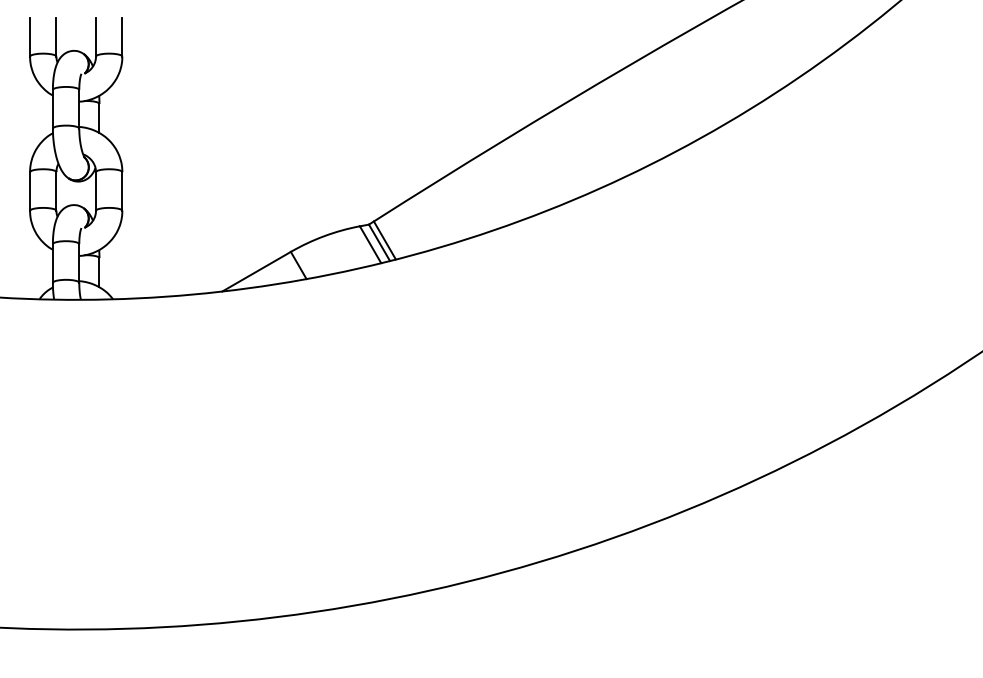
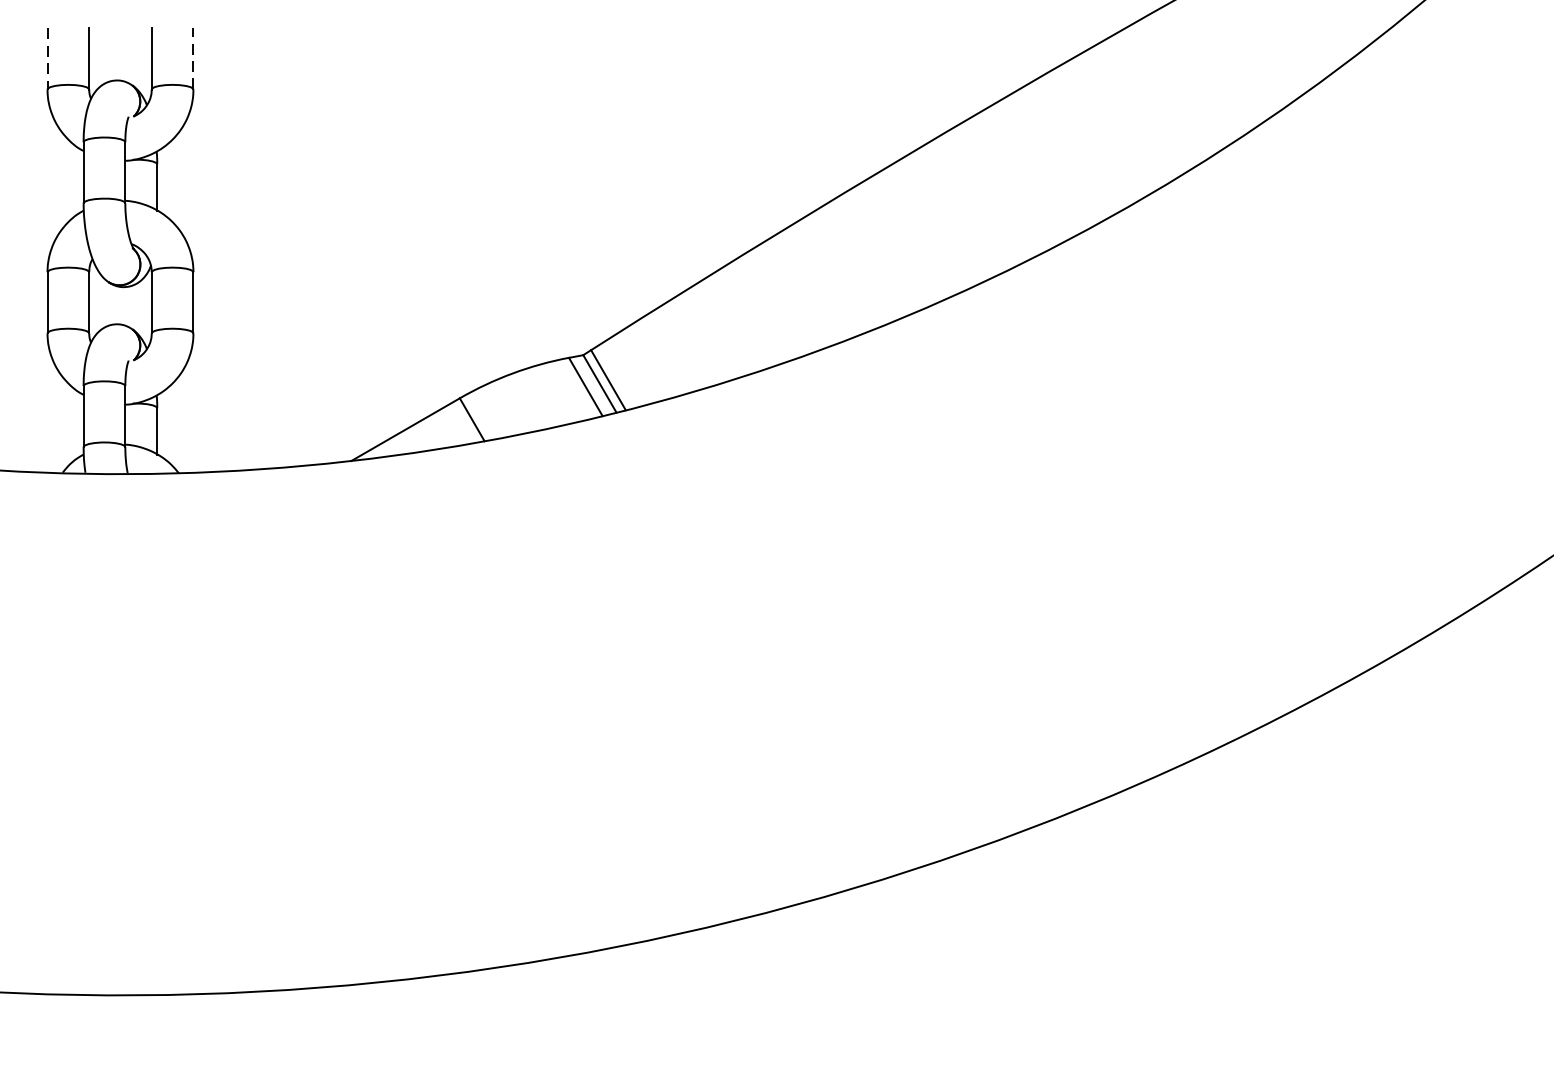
line: (122, 36) -> (193, 57), solid -> dashed
line: (30, 37) -> (48, 59), solid -> dashed

